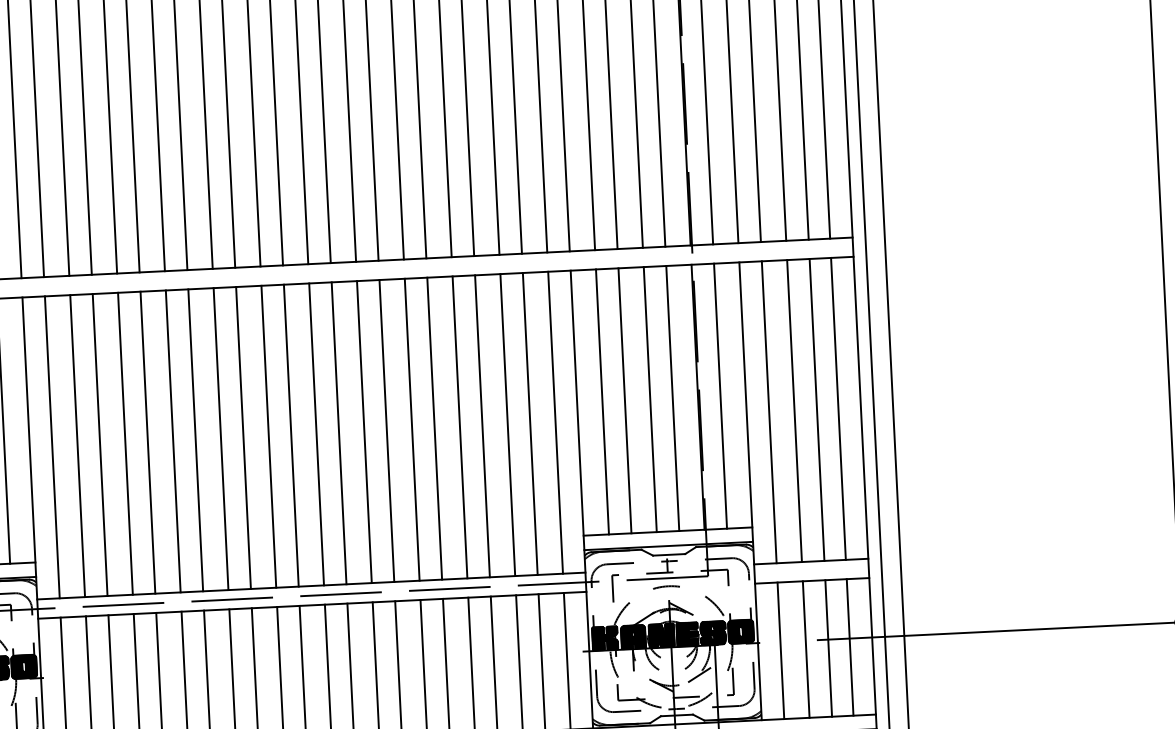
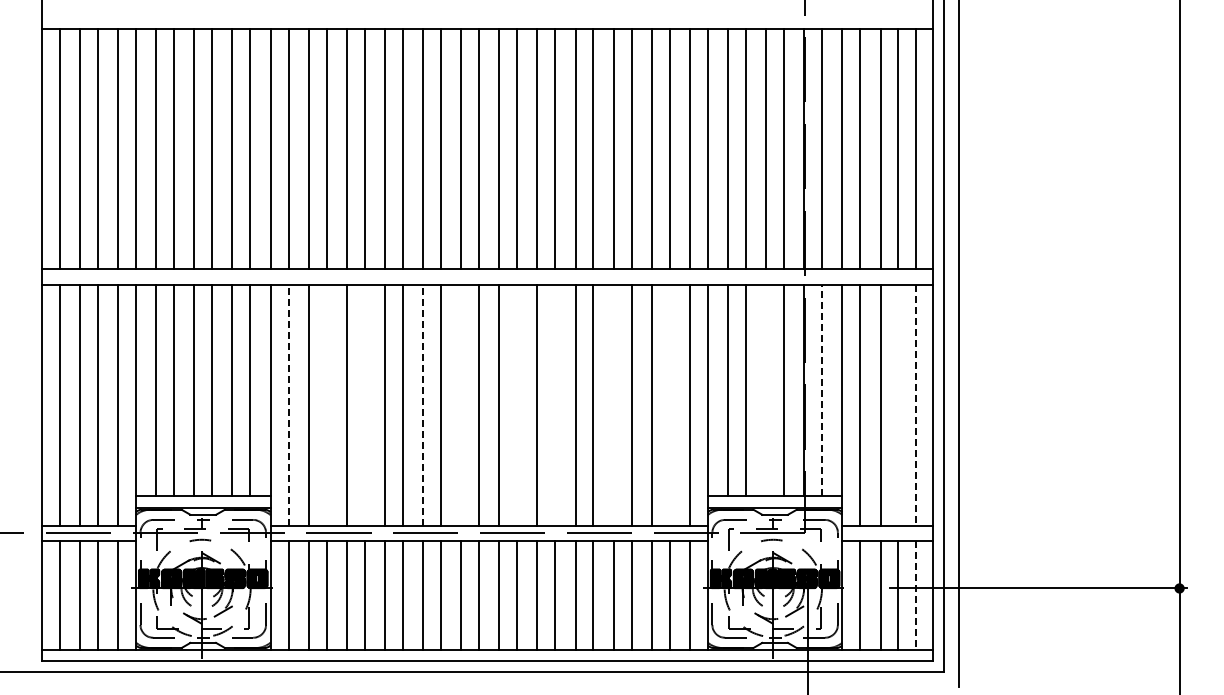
line: (720, 396) -> (822, 390), solid -> dashed
line: (650, 399) -> (766, 390), removed
line: (817, 408) -> (898, 404), removed
line: (838, 409) -> (915, 405), solid -> dashed
line: (529, 423) -> (669, 404), removed
line: (459, 426) -> (613, 404), removed
line: (387, 430) -> (555, 404), removed
line: (339, 432) -> (517, 404), removed
line: (269, 435) -> (461, 404), removed
line: (221, 438) -> (423, 404), solid -> dashed
line: (147, 441) -> (364, 404), removed
line: (99, 444) -> (326, 404), removed
line: (52, 446) -> (288, 404), solid -> dashed
line: (850, 648) -> (915, 596), solid -> dashed

